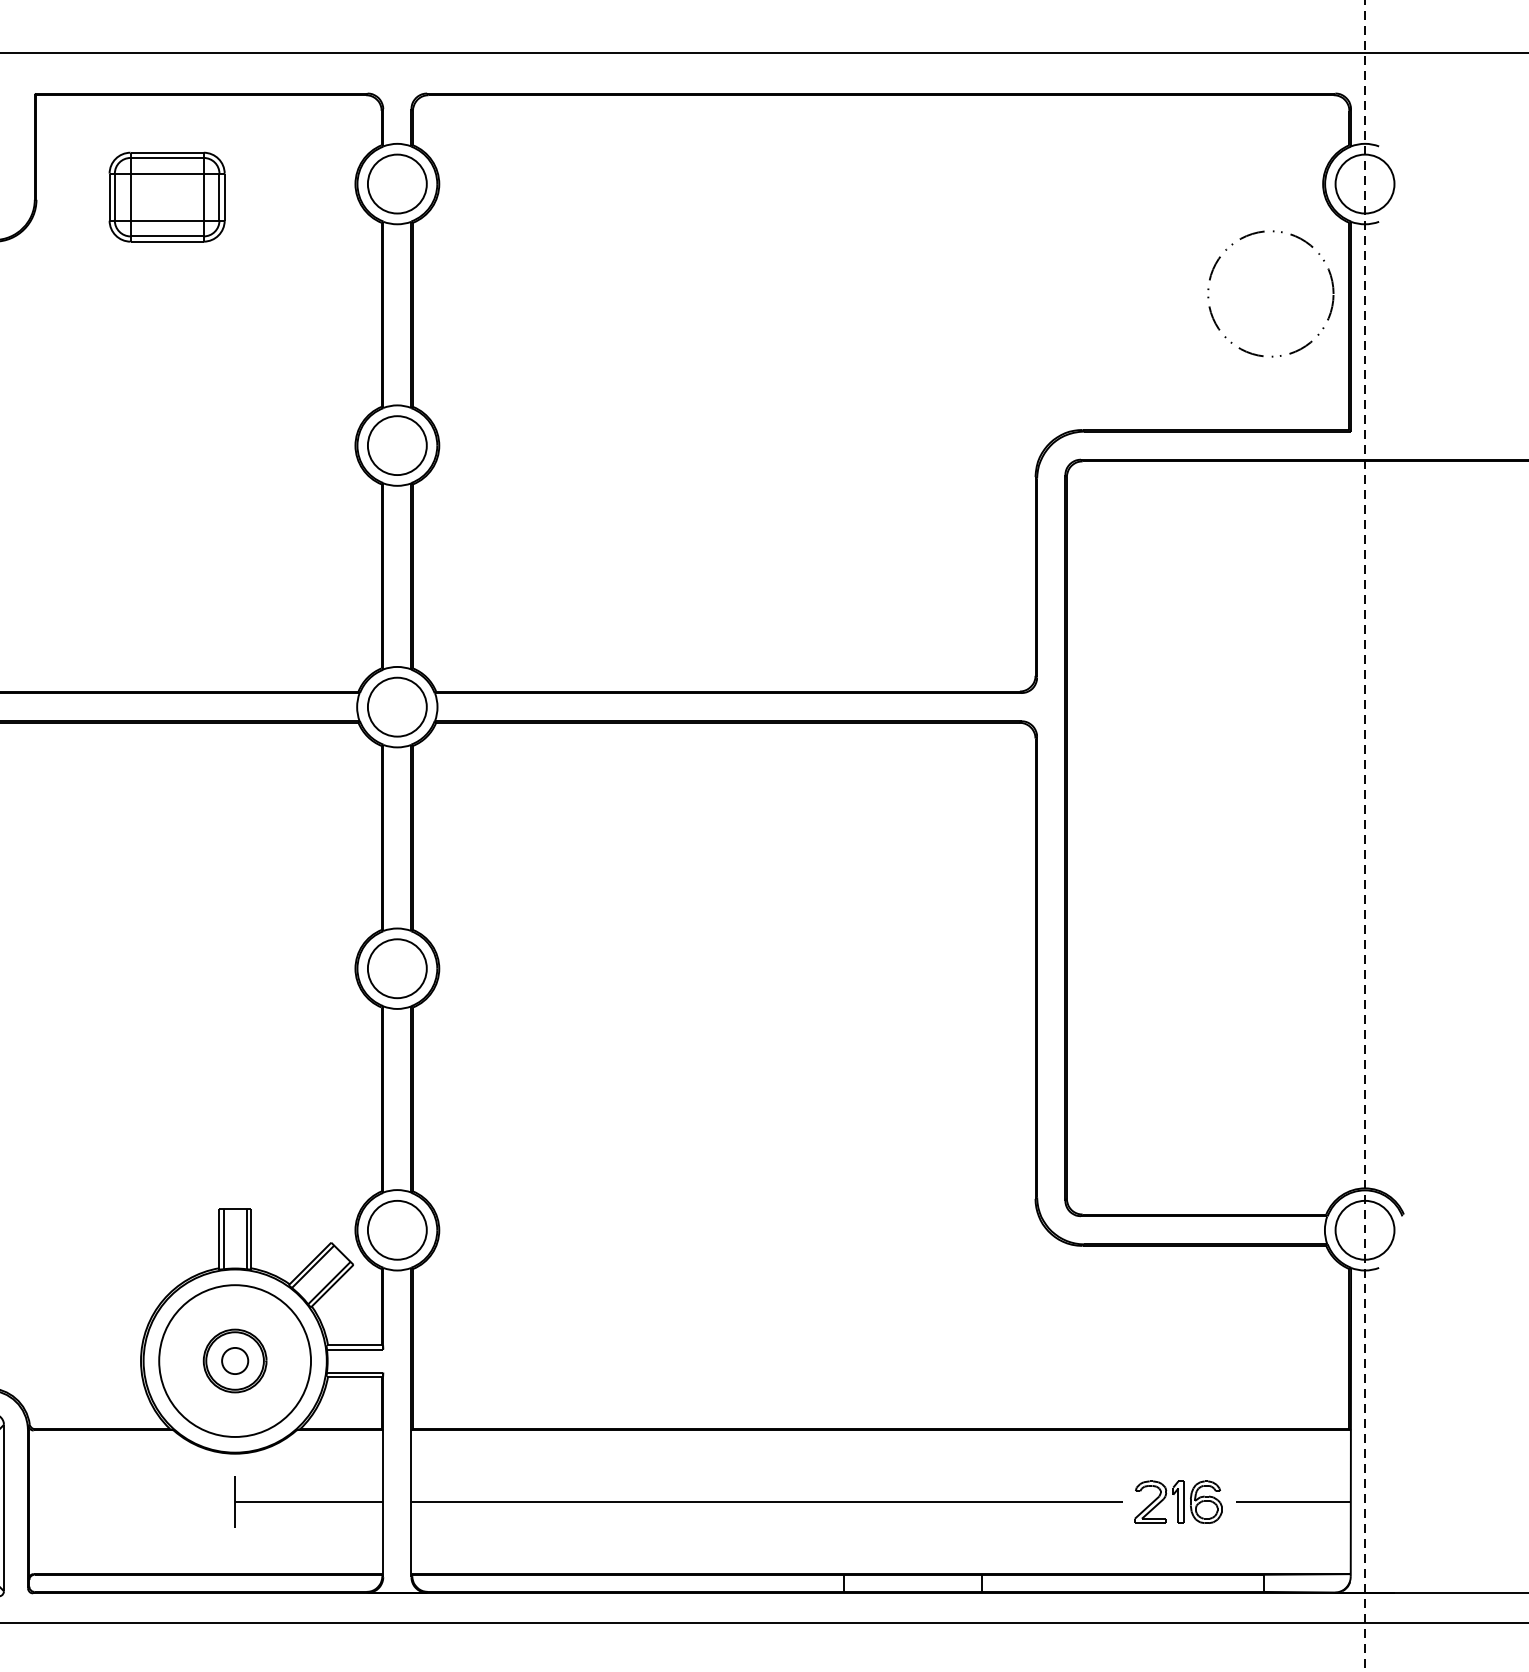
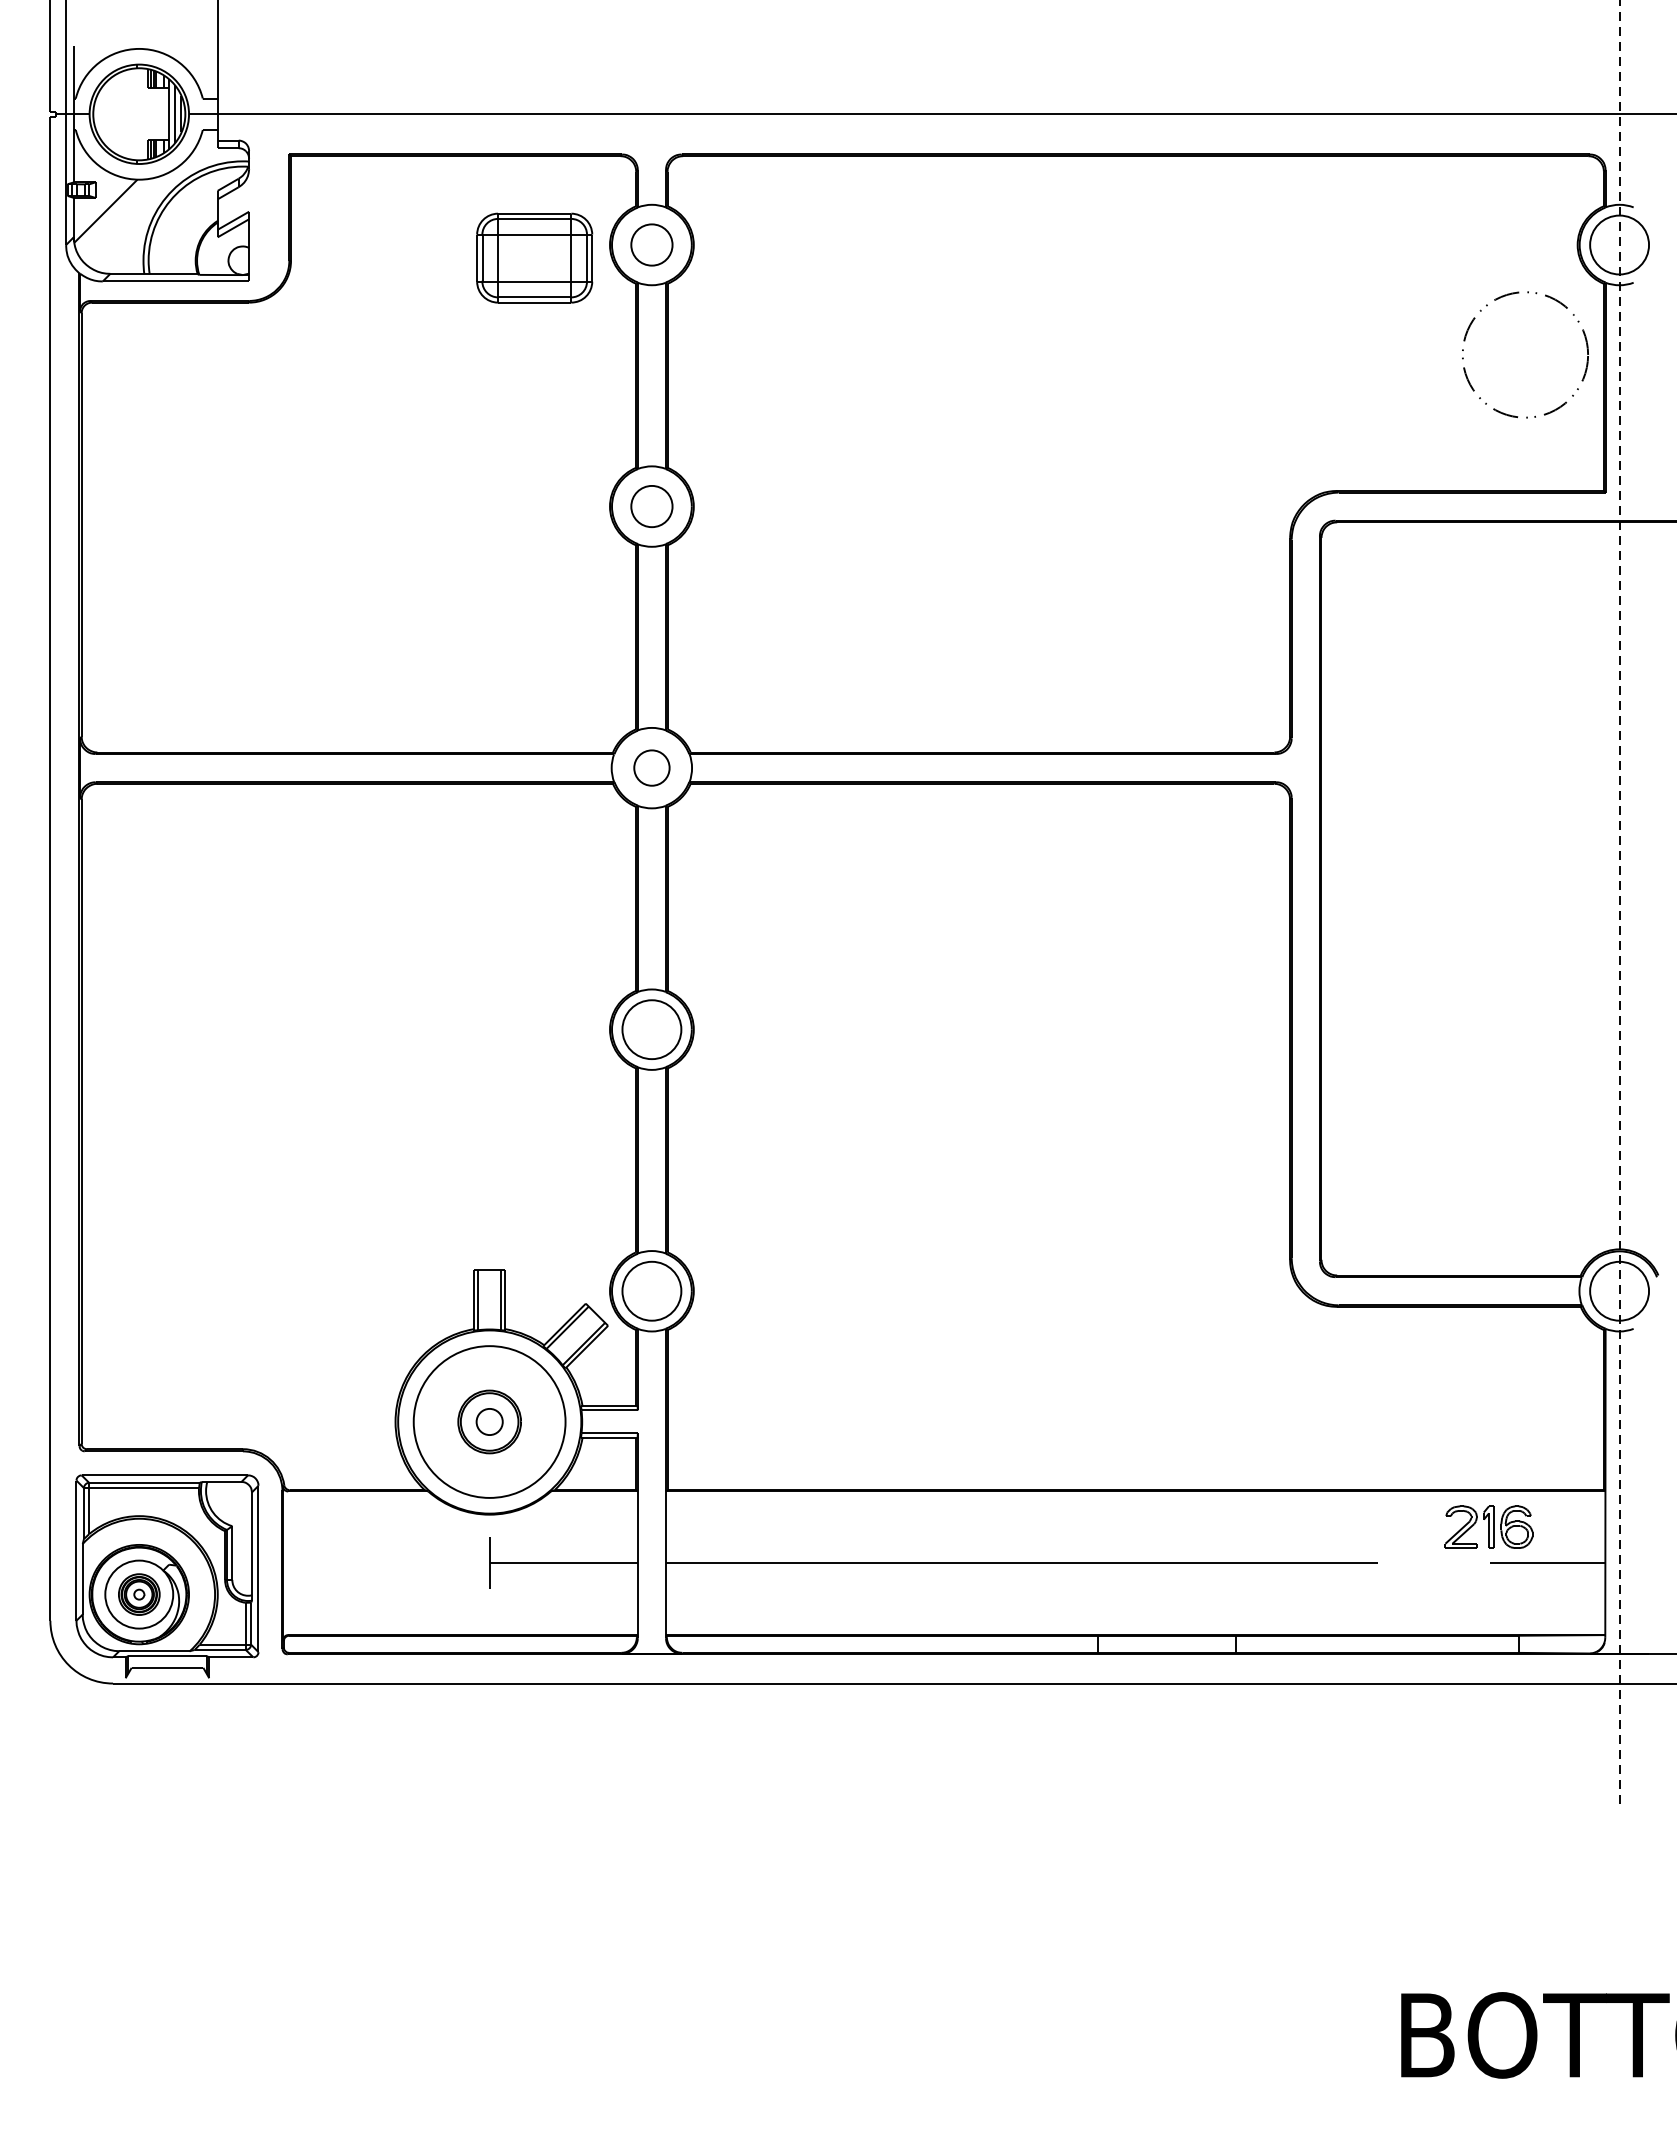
part: (396, 183) -> (651, 244), size x0.7
part: (166, 196) -> (534, 257), moved
part: (396, 445) -> (651, 506), size x0.7
part: (396, 706) -> (651, 767), size x0.6
part: (1177, 1501) -> (1488, 1526), moved

